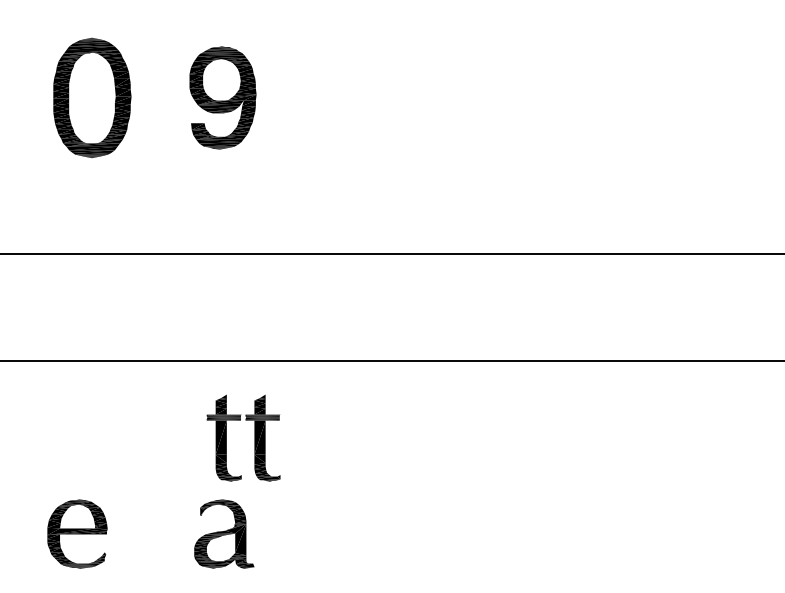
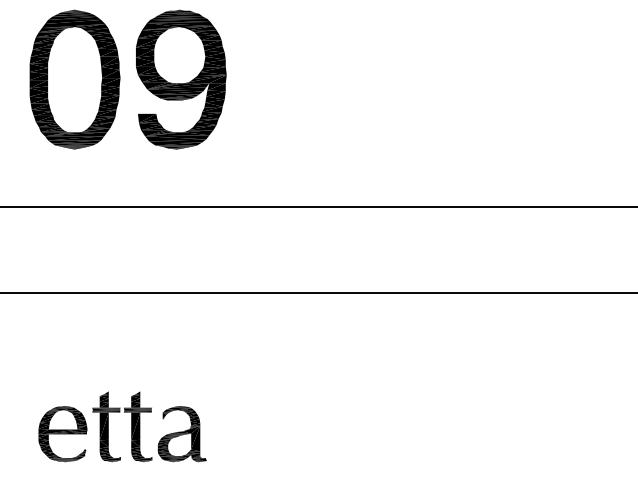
part: (92, 97) -> (75, 79), size x1.43
part: (222, 97) -> (180, 79), size x1.67
part: (254, 437) -> (131, 426), moved

